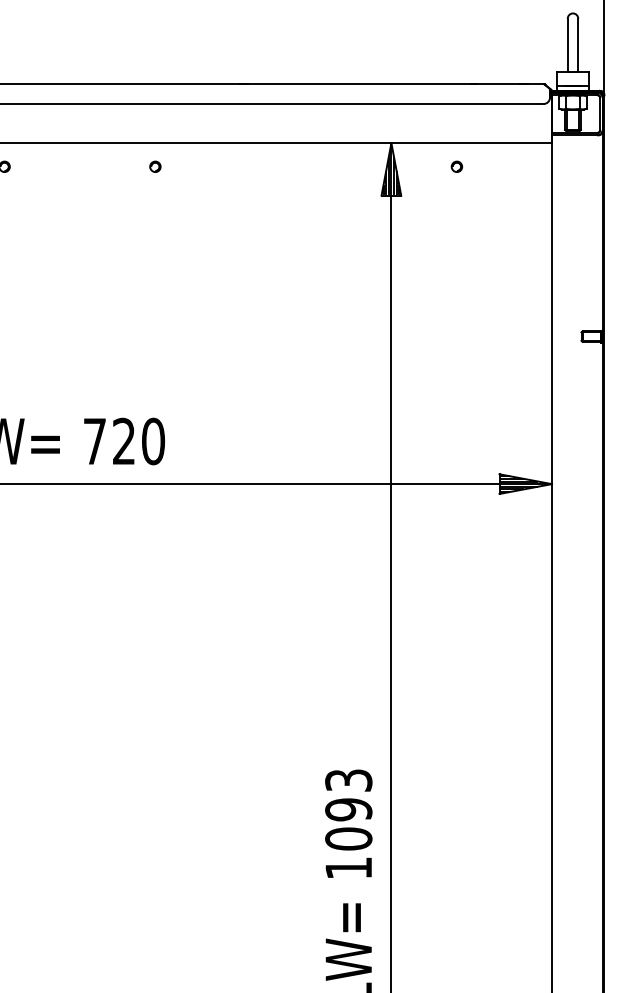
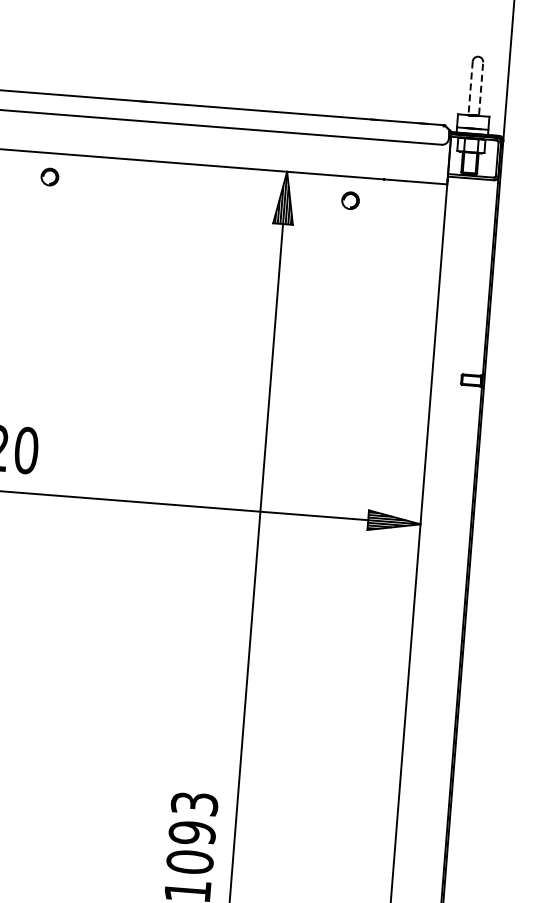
line: (578, 44) -> (481, 88), solid -> dashed
line: (567, 45) -> (470, 88), solid -> dashed
part: (155, 166) -> (50, 176), size x1.6
part: (456, 166) -> (350, 200), size x1.6

